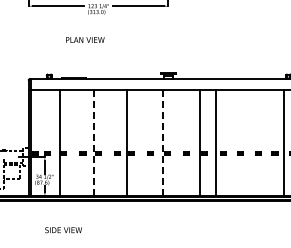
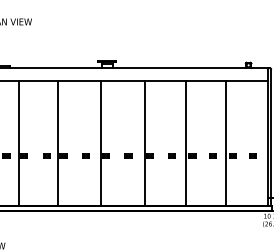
line: (216, 142) -> (186, 142), moved
line: (284, 142) -> (226, 142), moved
line: (93, 143) -> (18, 143), dashed -> solid
line: (162, 143) -> (100, 143), dashed -> solid

